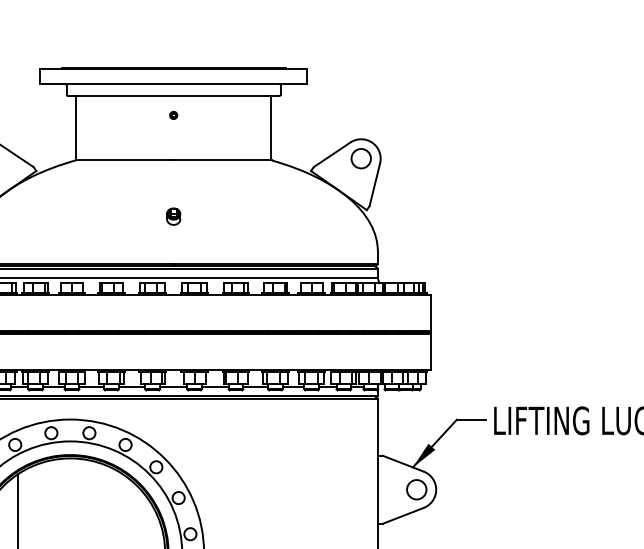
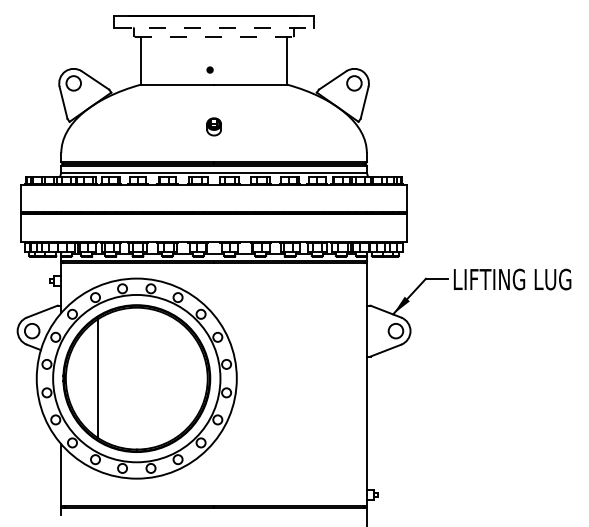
line: (174, 83) -> (214, 27), solid -> dashed
line: (174, 96) -> (214, 36), solid -> dashed
part: (172, 114) -> (209, 69), moved
part: (172, 216) -> (213, 126), size x1.4

